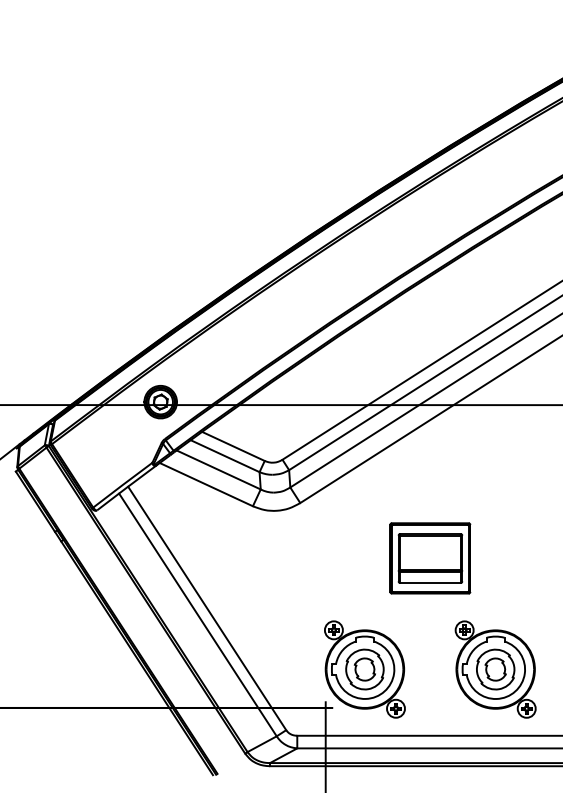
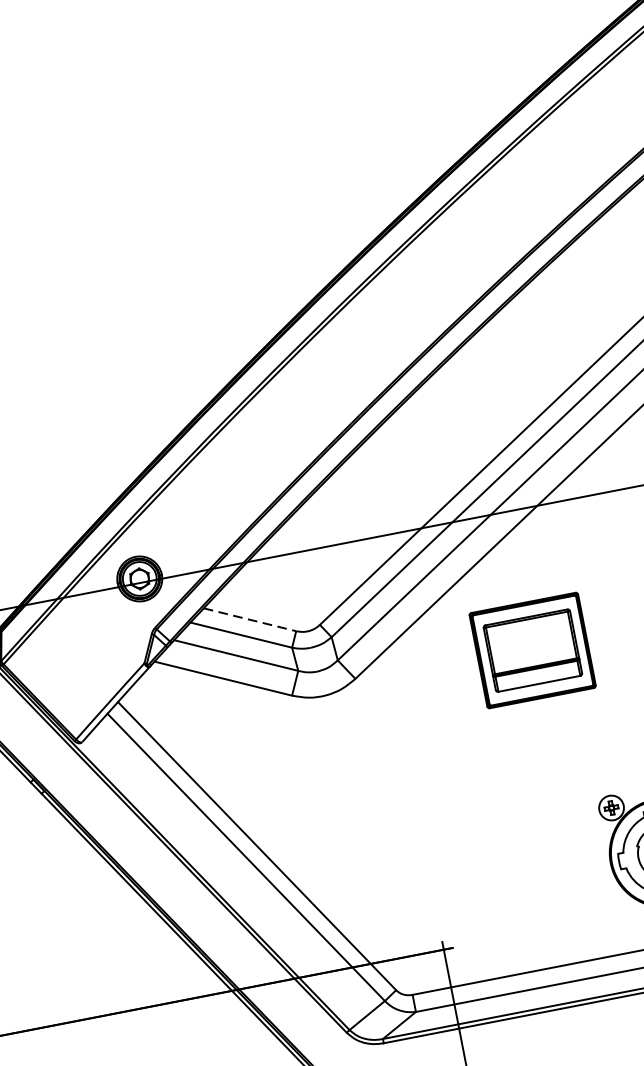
line: (233, 446) -> (250, 619), solid -> dashed
part: (430, 558) -> (532, 650), moved
part: (364, 669) -> (486, 887), removed

